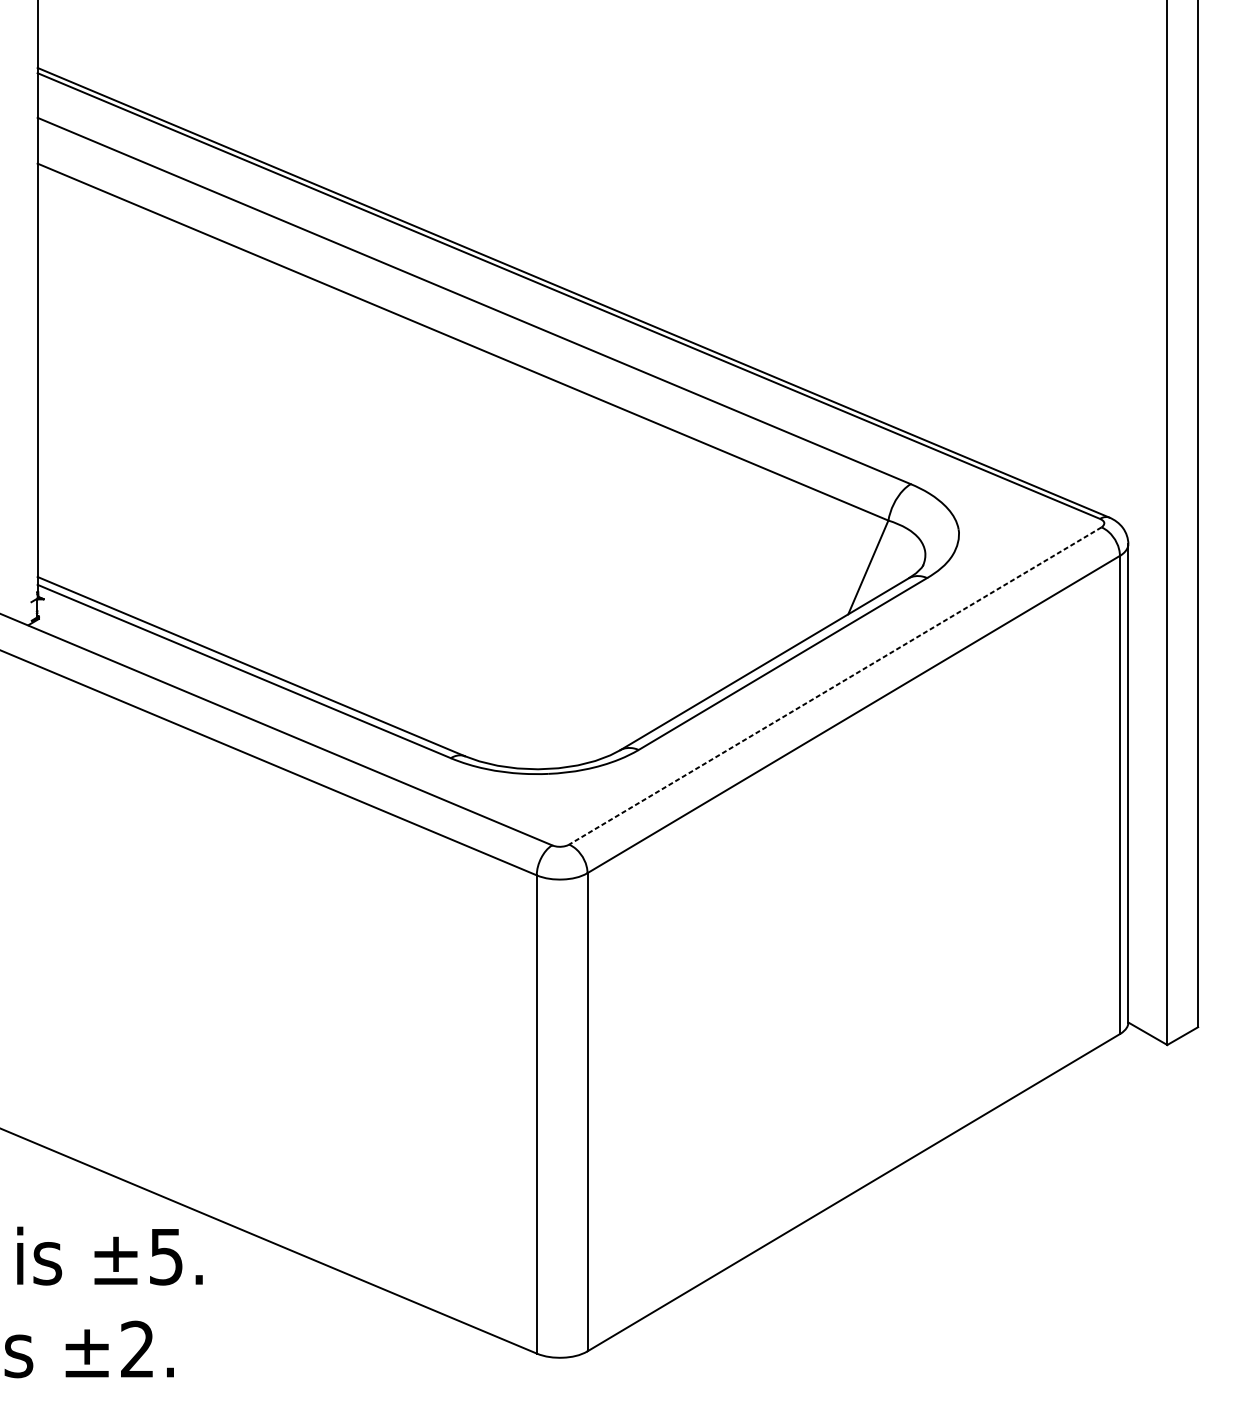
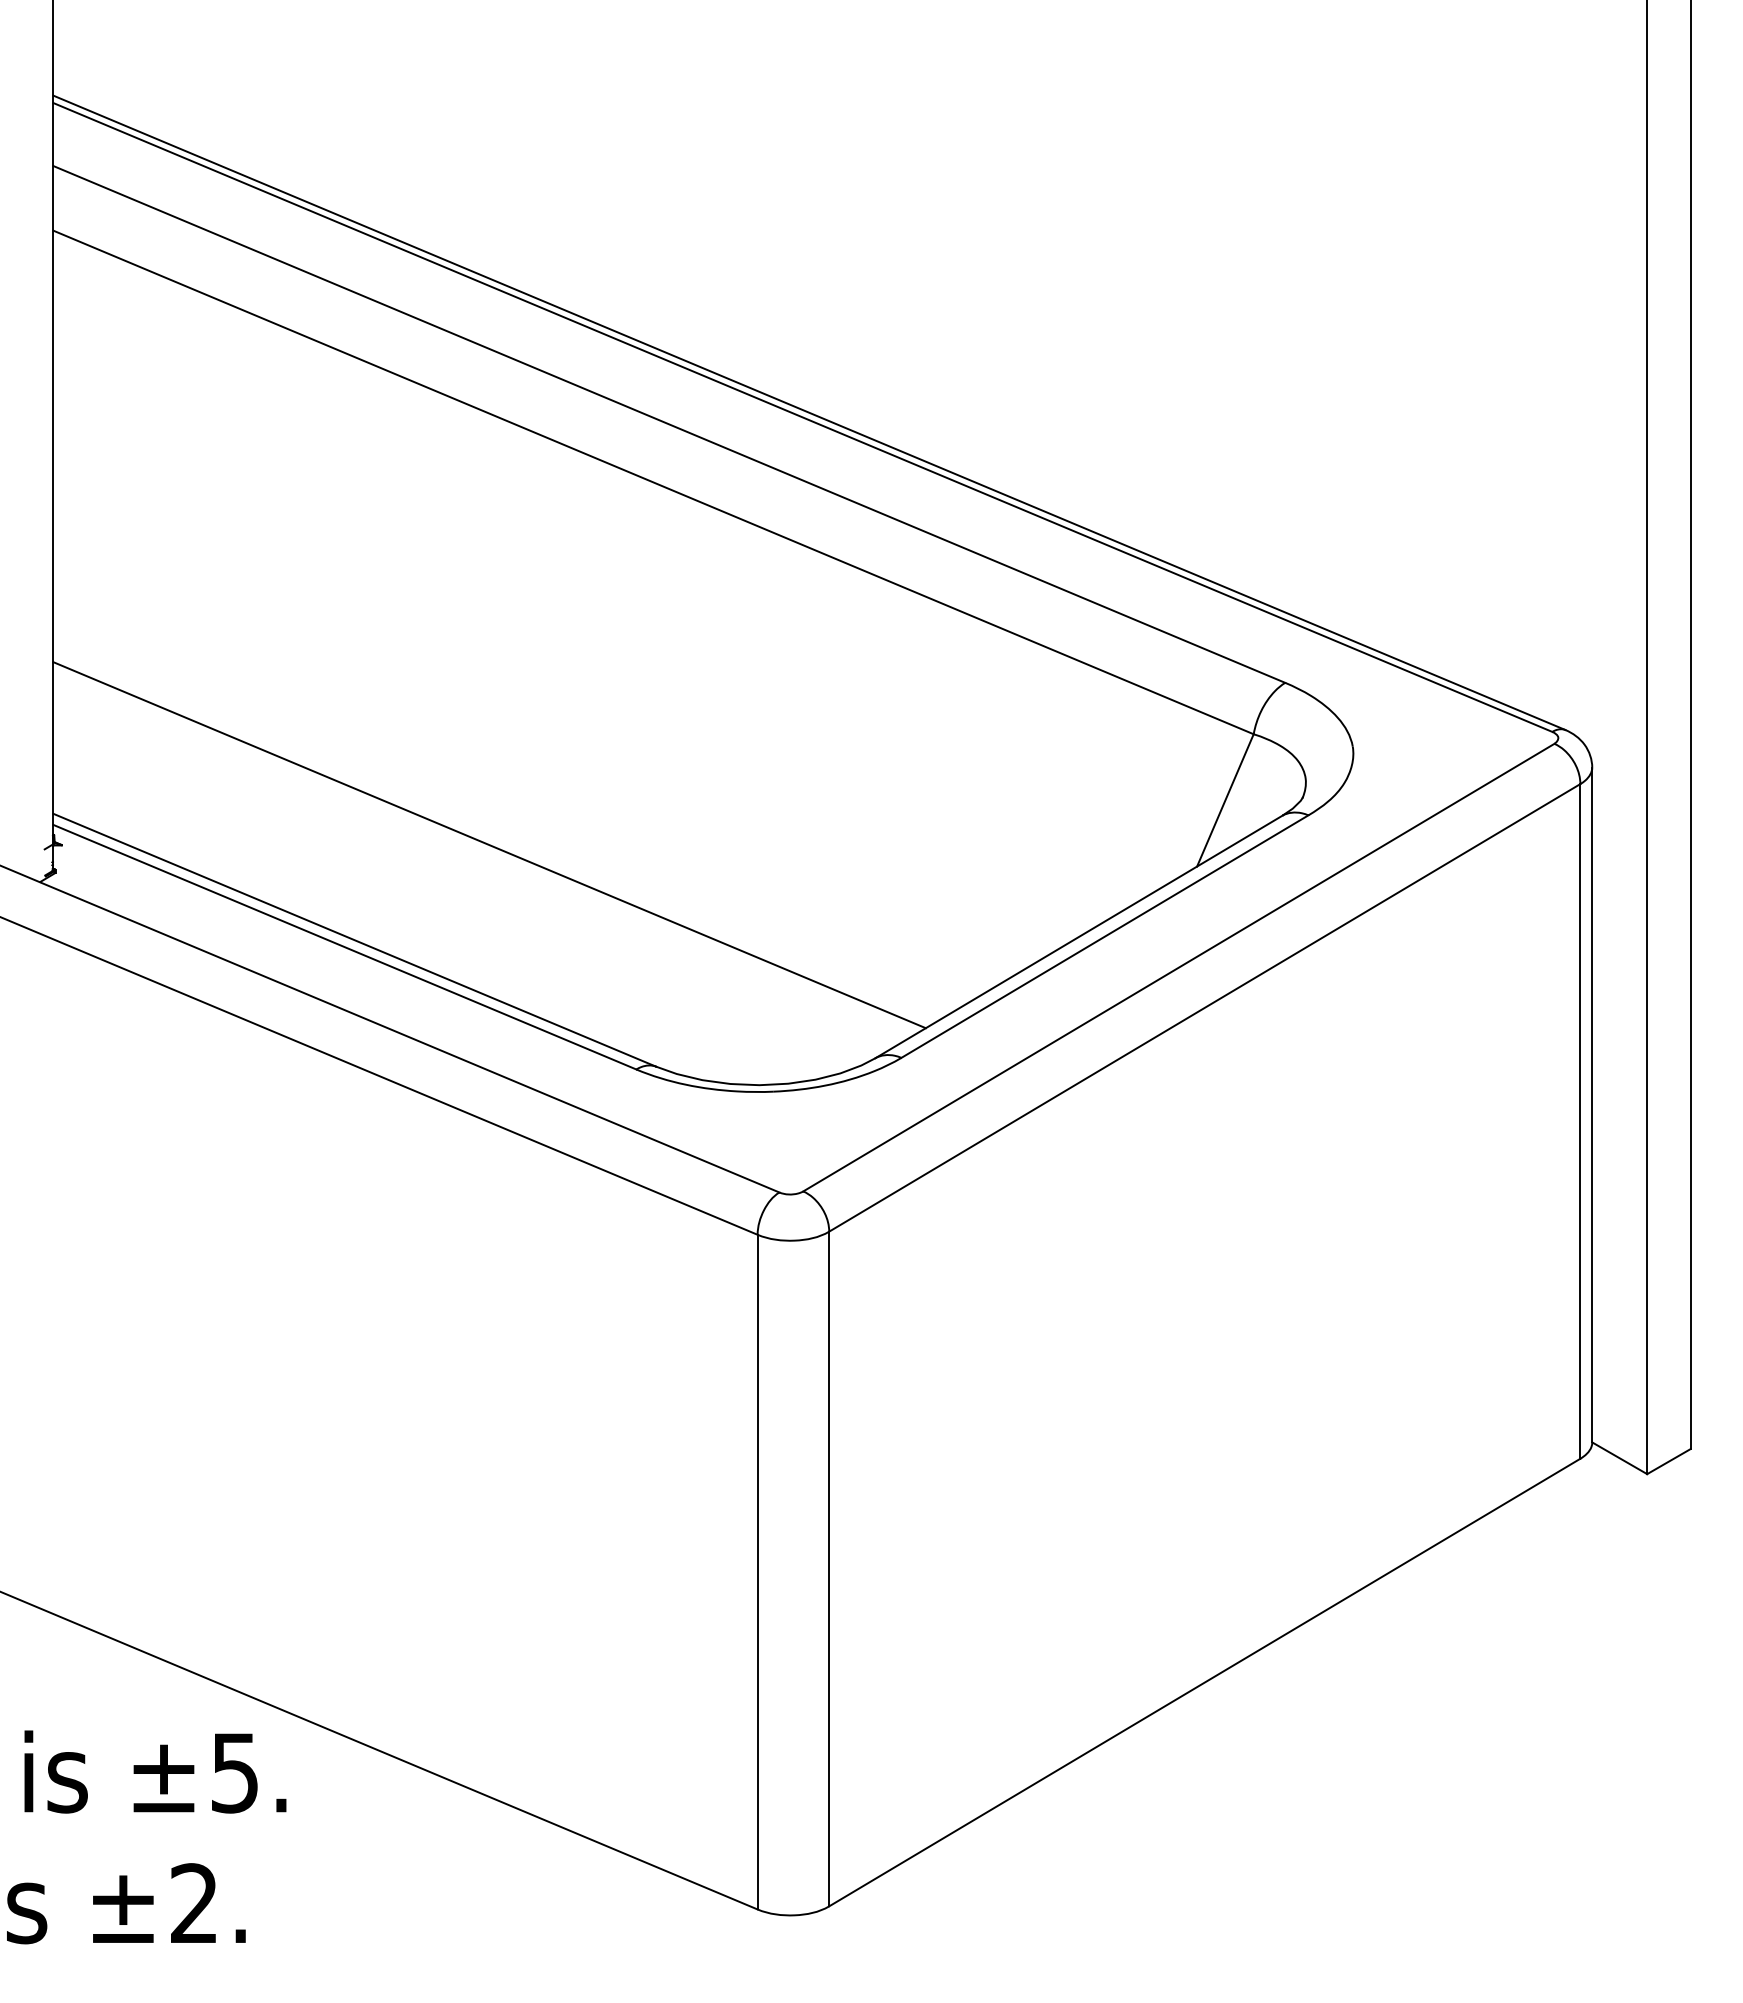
line: (346, 599) -> (489, 845), added
line: (835, 685) -> (1178, 967), dashed -> solid

